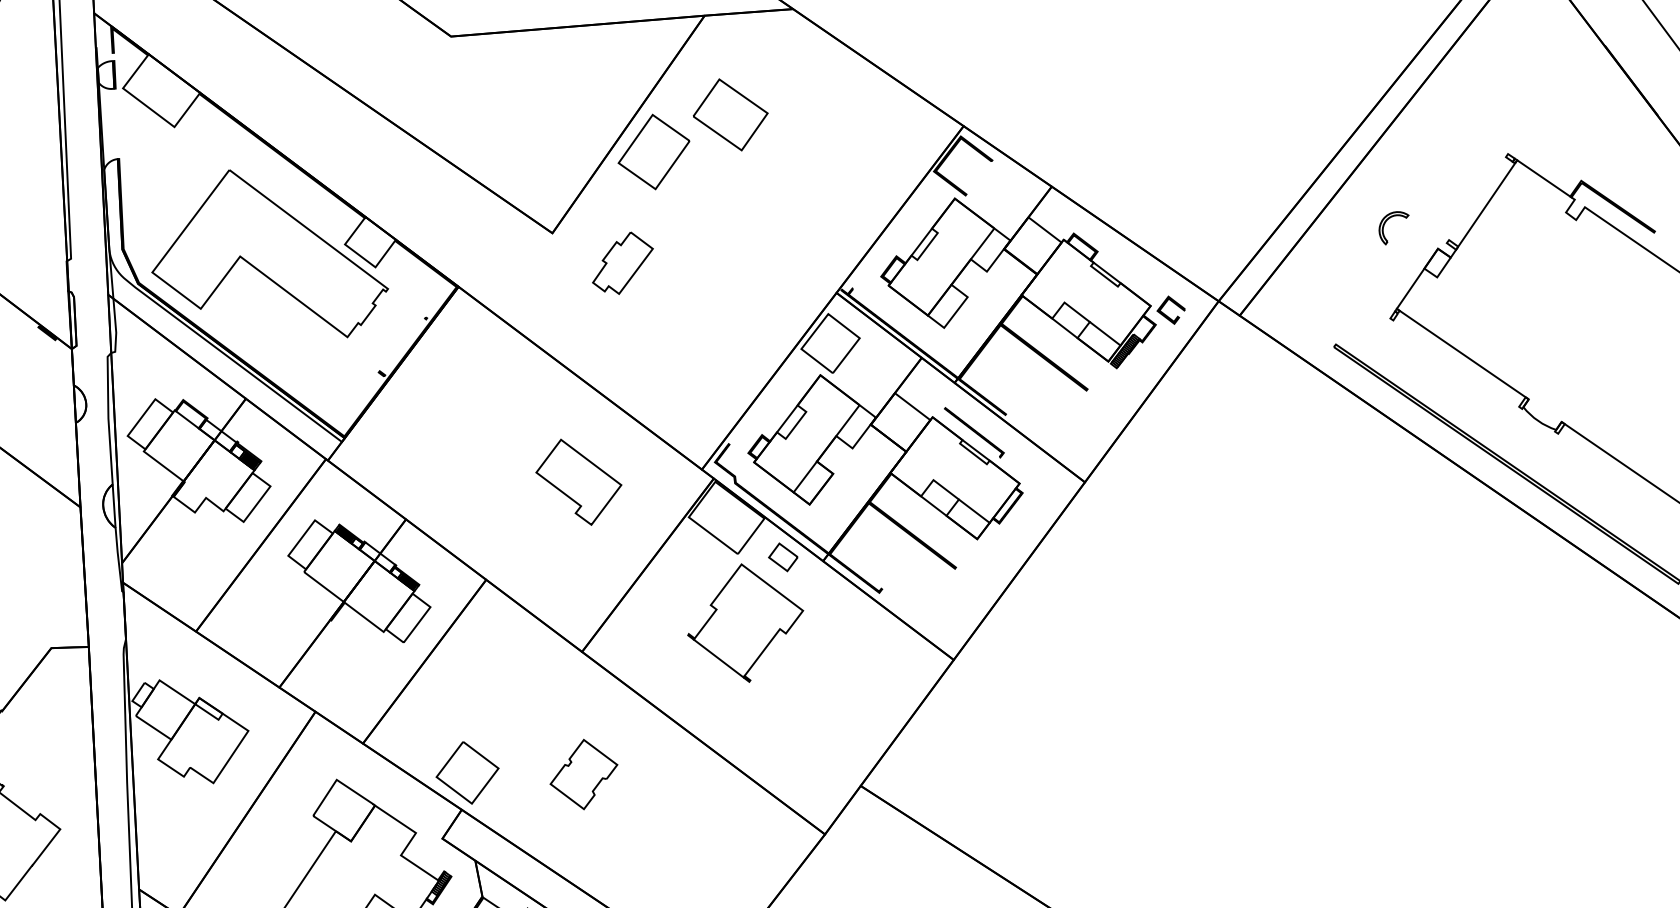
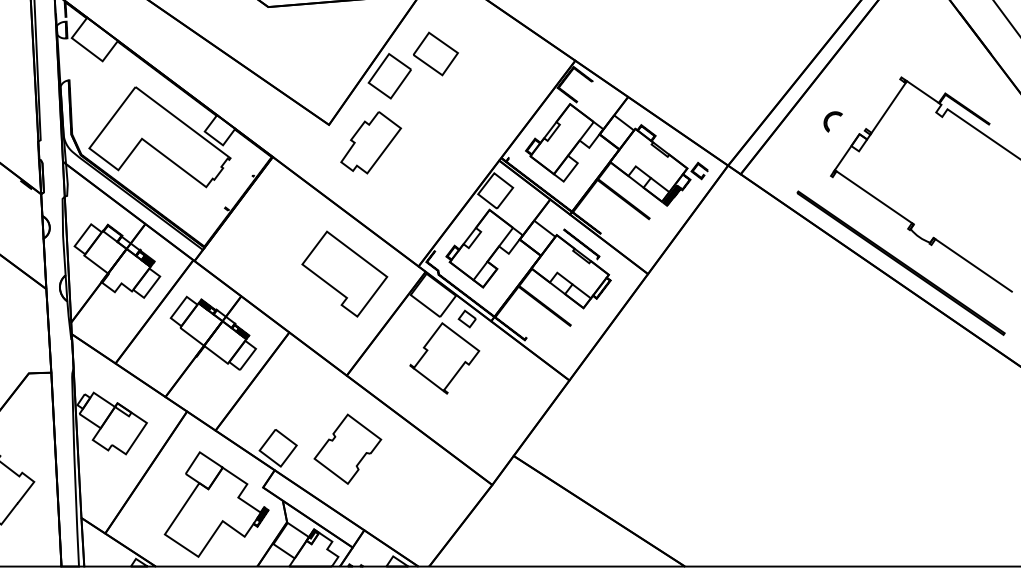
part: (623, 262) -> (371, 142), size x1.67
part: (578, 481) -> (344, 273), size x1.67
part: (583, 773) -> (347, 448), size x1.67

